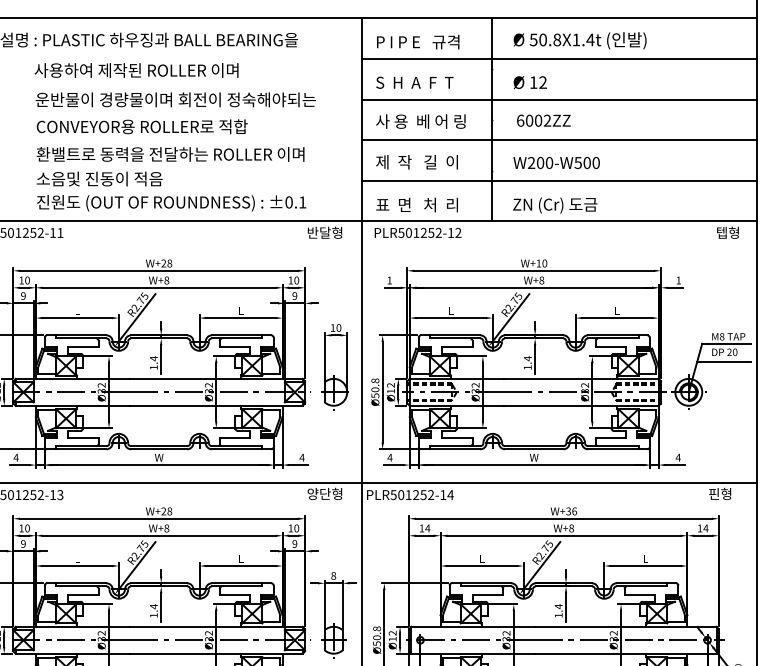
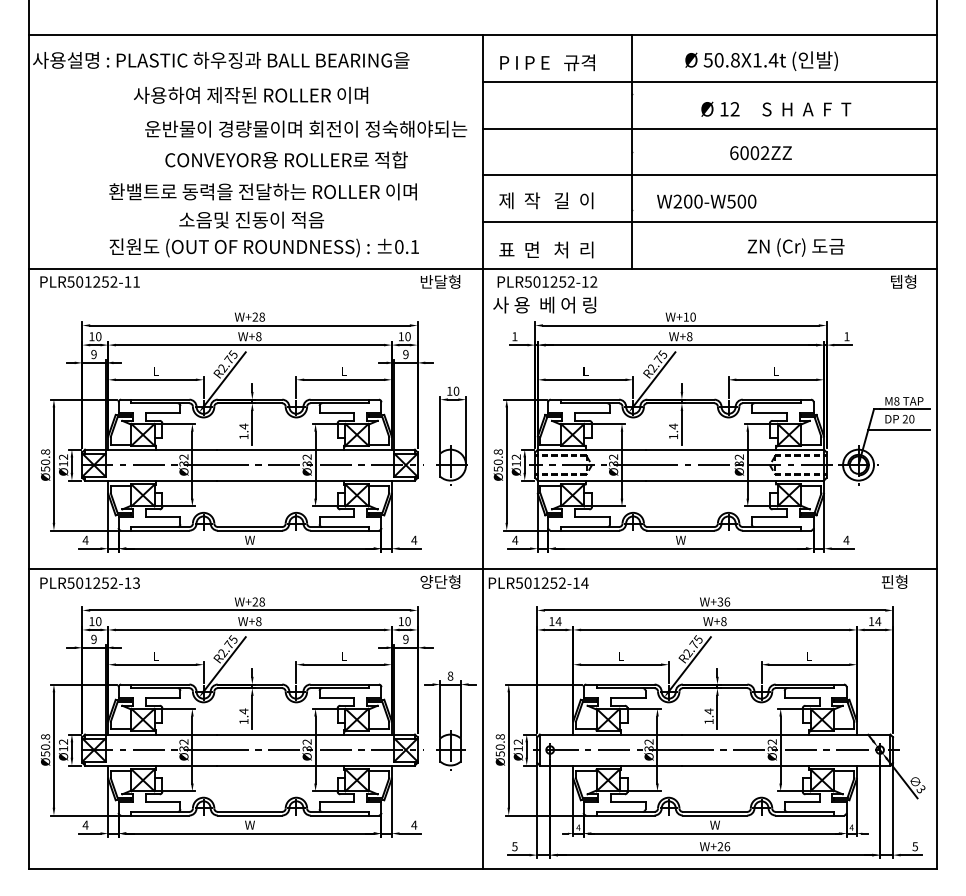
text: (579, 40) -> (761, 60), moved
text: (136, 69) -> (251, 94), moved
text: (530, 81) -> (720, 108), moved
text: (414, 82) -> (806, 109), moved
text: (176, 99) -> (306, 128), moved
text: (420, 121) -> (544, 304), moved
text: (543, 121) -> (760, 153), moved
text: (142, 126) -> (286, 159), moved
text: (99, 178) -> (251, 219), moved
text: (554, 205) -> (795, 247), moved

